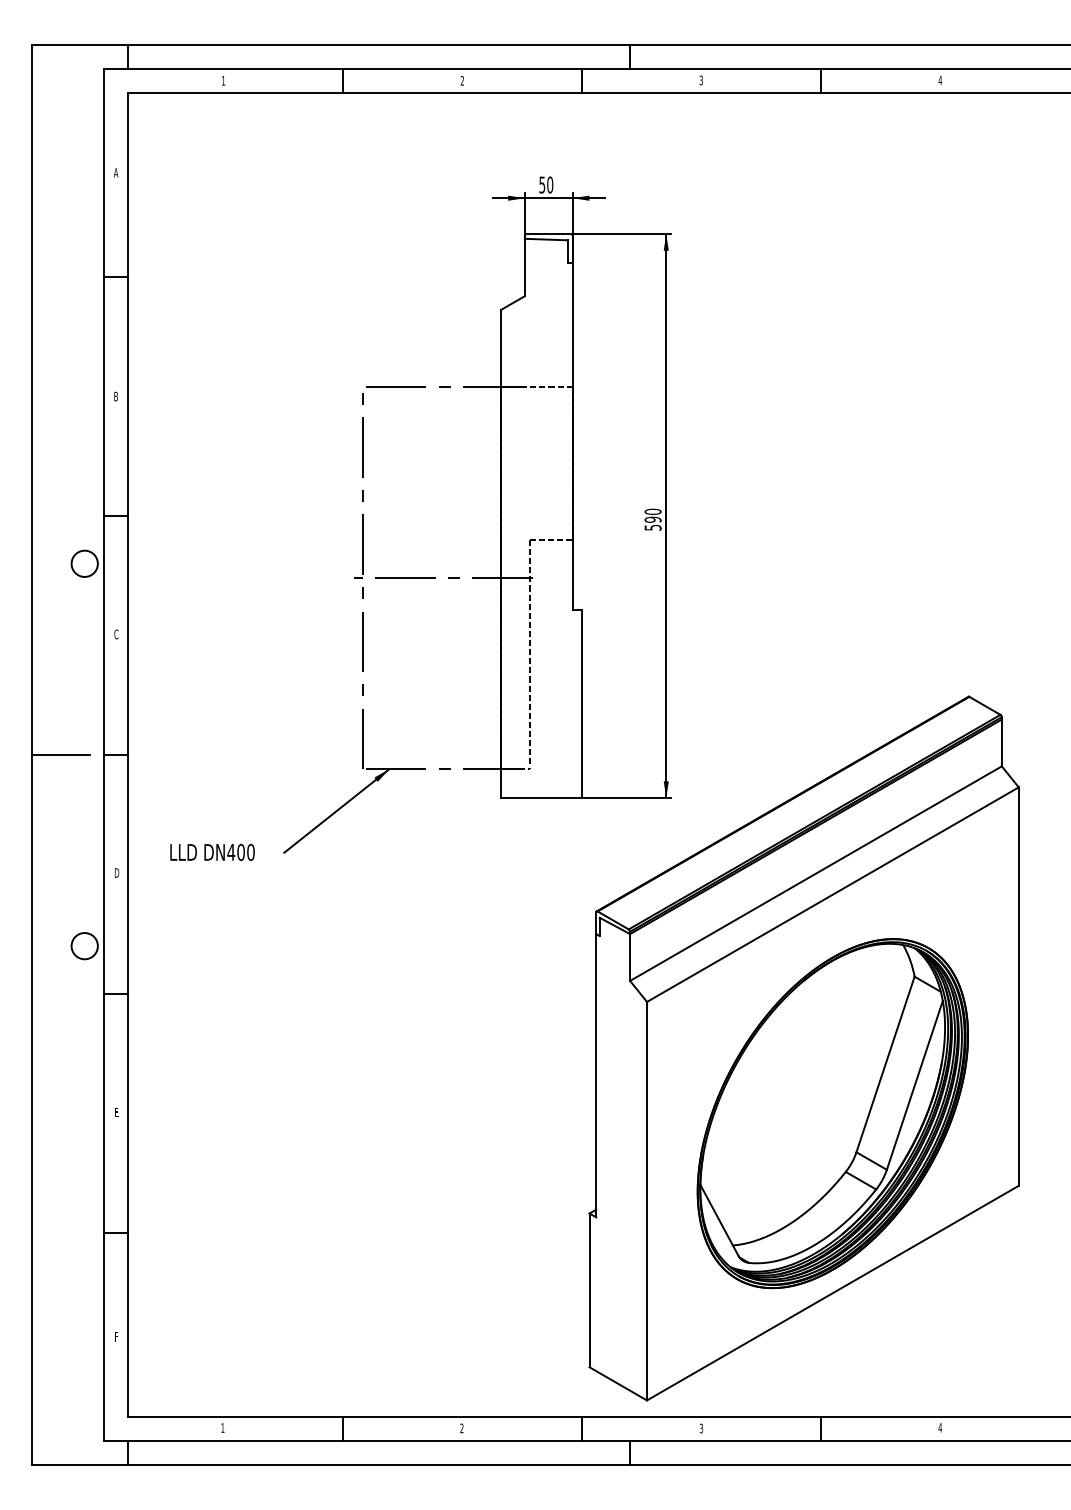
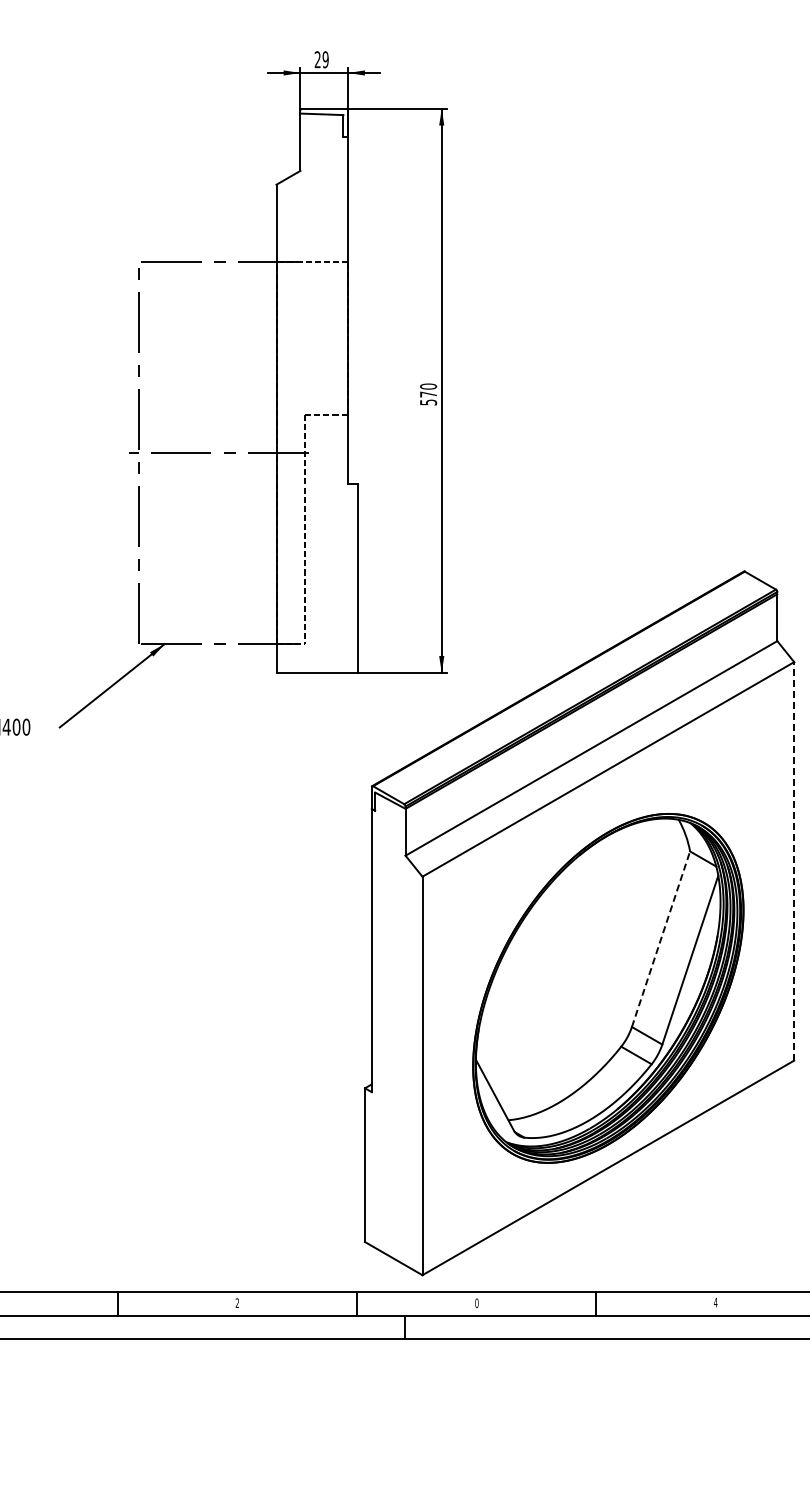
text: (546, 184) -> (321, 59), 50 -> 29
text: (652, 519) -> (427, 394), 590 -> 570
line: (1018, 986) -> (793, 861), solid -> dashed
line: (885, 1064) -> (660, 939), solid -> dashed
text: (701, 1428) -> (476, 1303), 3 -> 0

